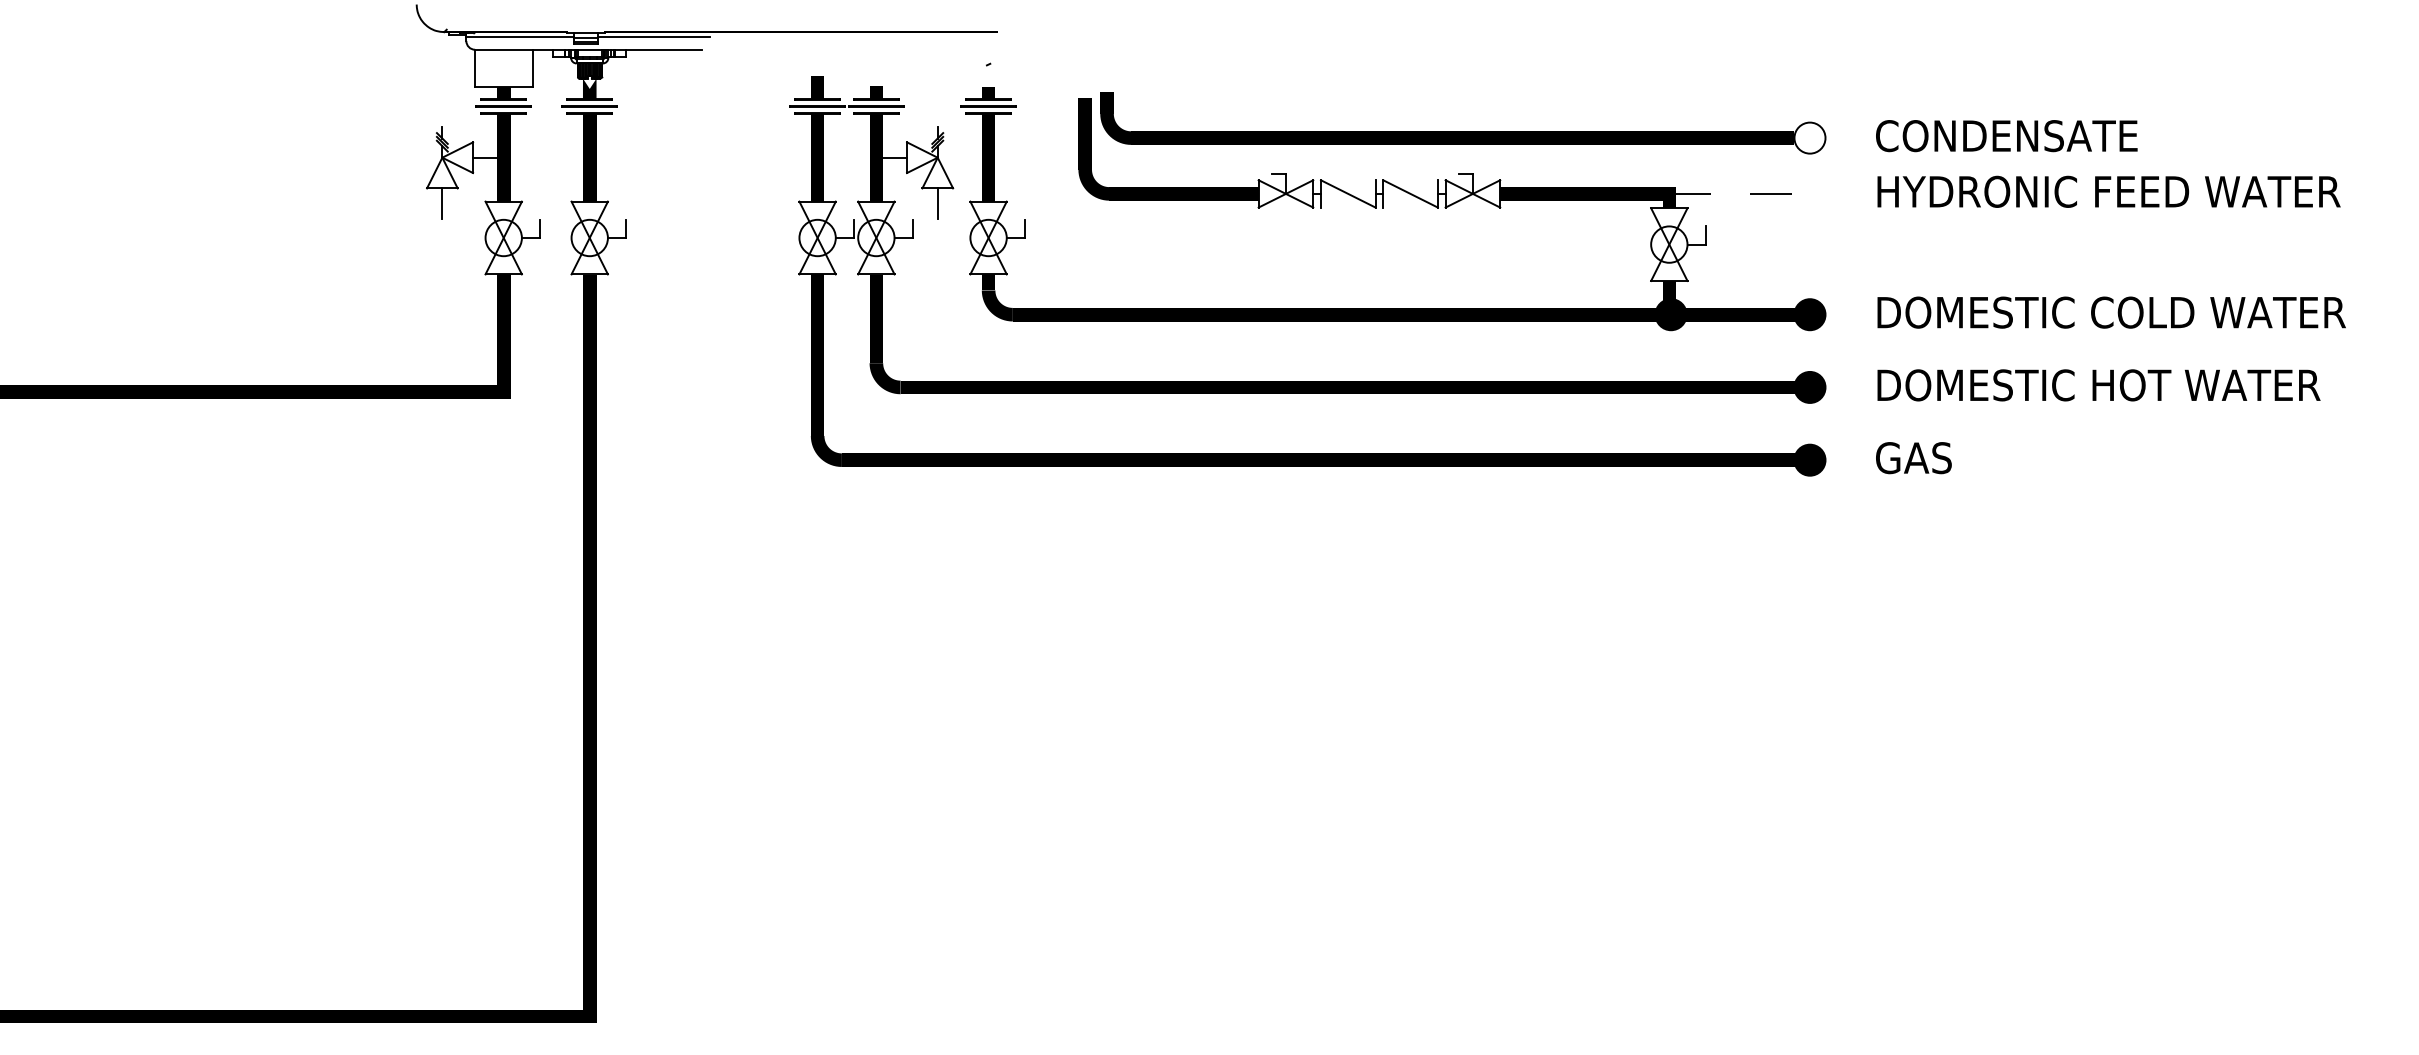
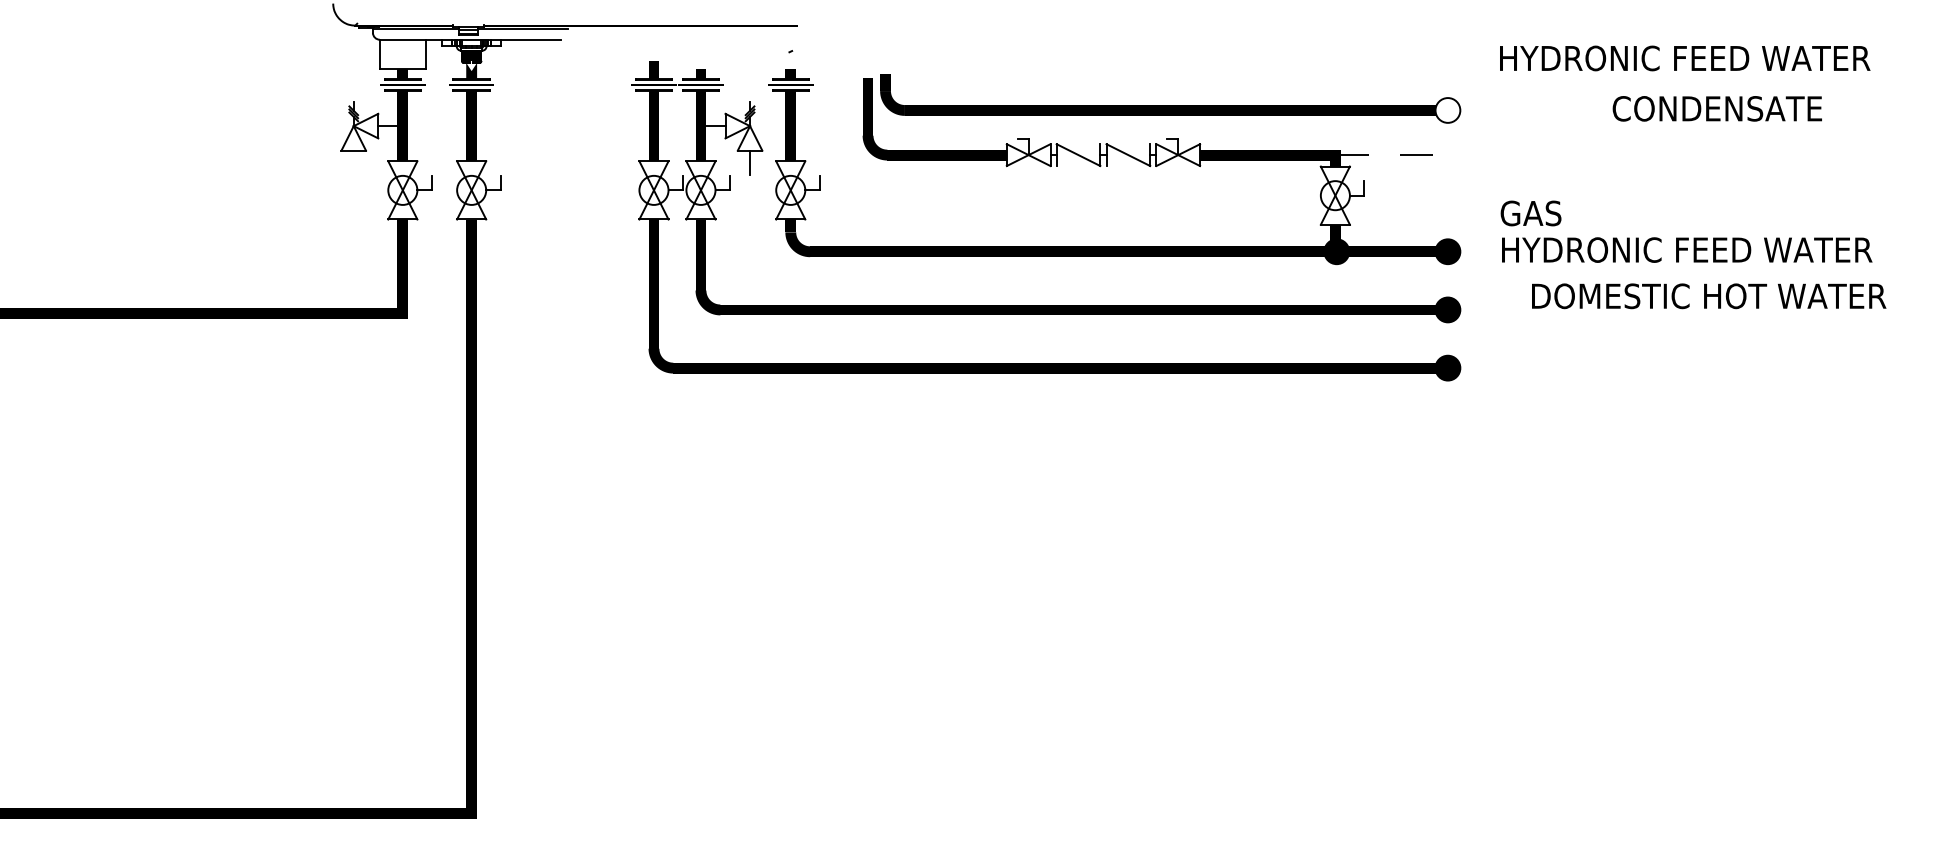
text: (2005, 135) -> (1716, 108), moved
text: (2109, 191) -> (1685, 58), moved
line: (442, 203) -> (353, 162), removed
text: (2113, 311) -> (1690, 249), DOMESTIC COLD WATER -> HYDRONIC FEED WATER
text: (2099, 385) -> (1709, 296), moved
text: (1913, 458) -> (1530, 213), moved

